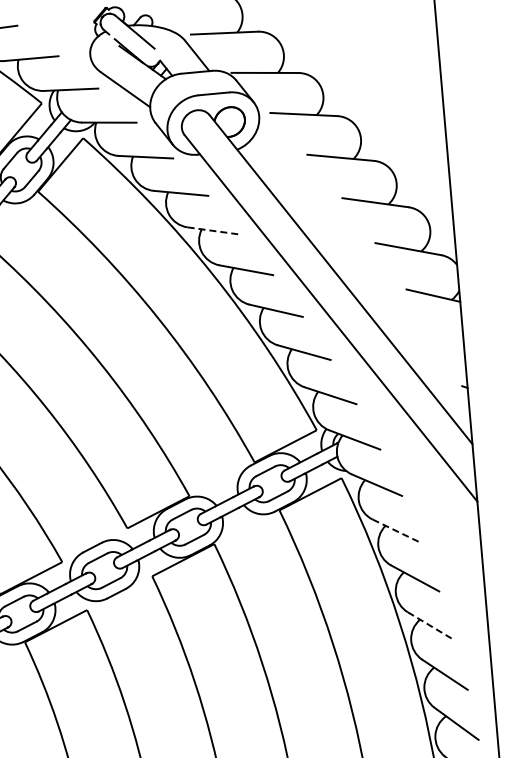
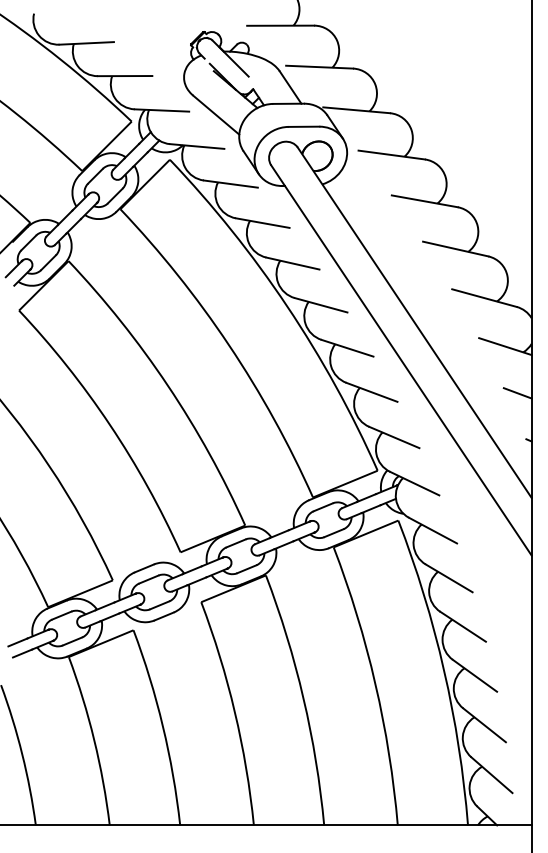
line: (215, 230) -> (293, 263), dashed -> solid
line: (449, 341) -> (517, 393), added
line: (397, 531) -> (449, 578), dashed -> solid
line: (431, 626) -> (475, 676), dashed -> solid

